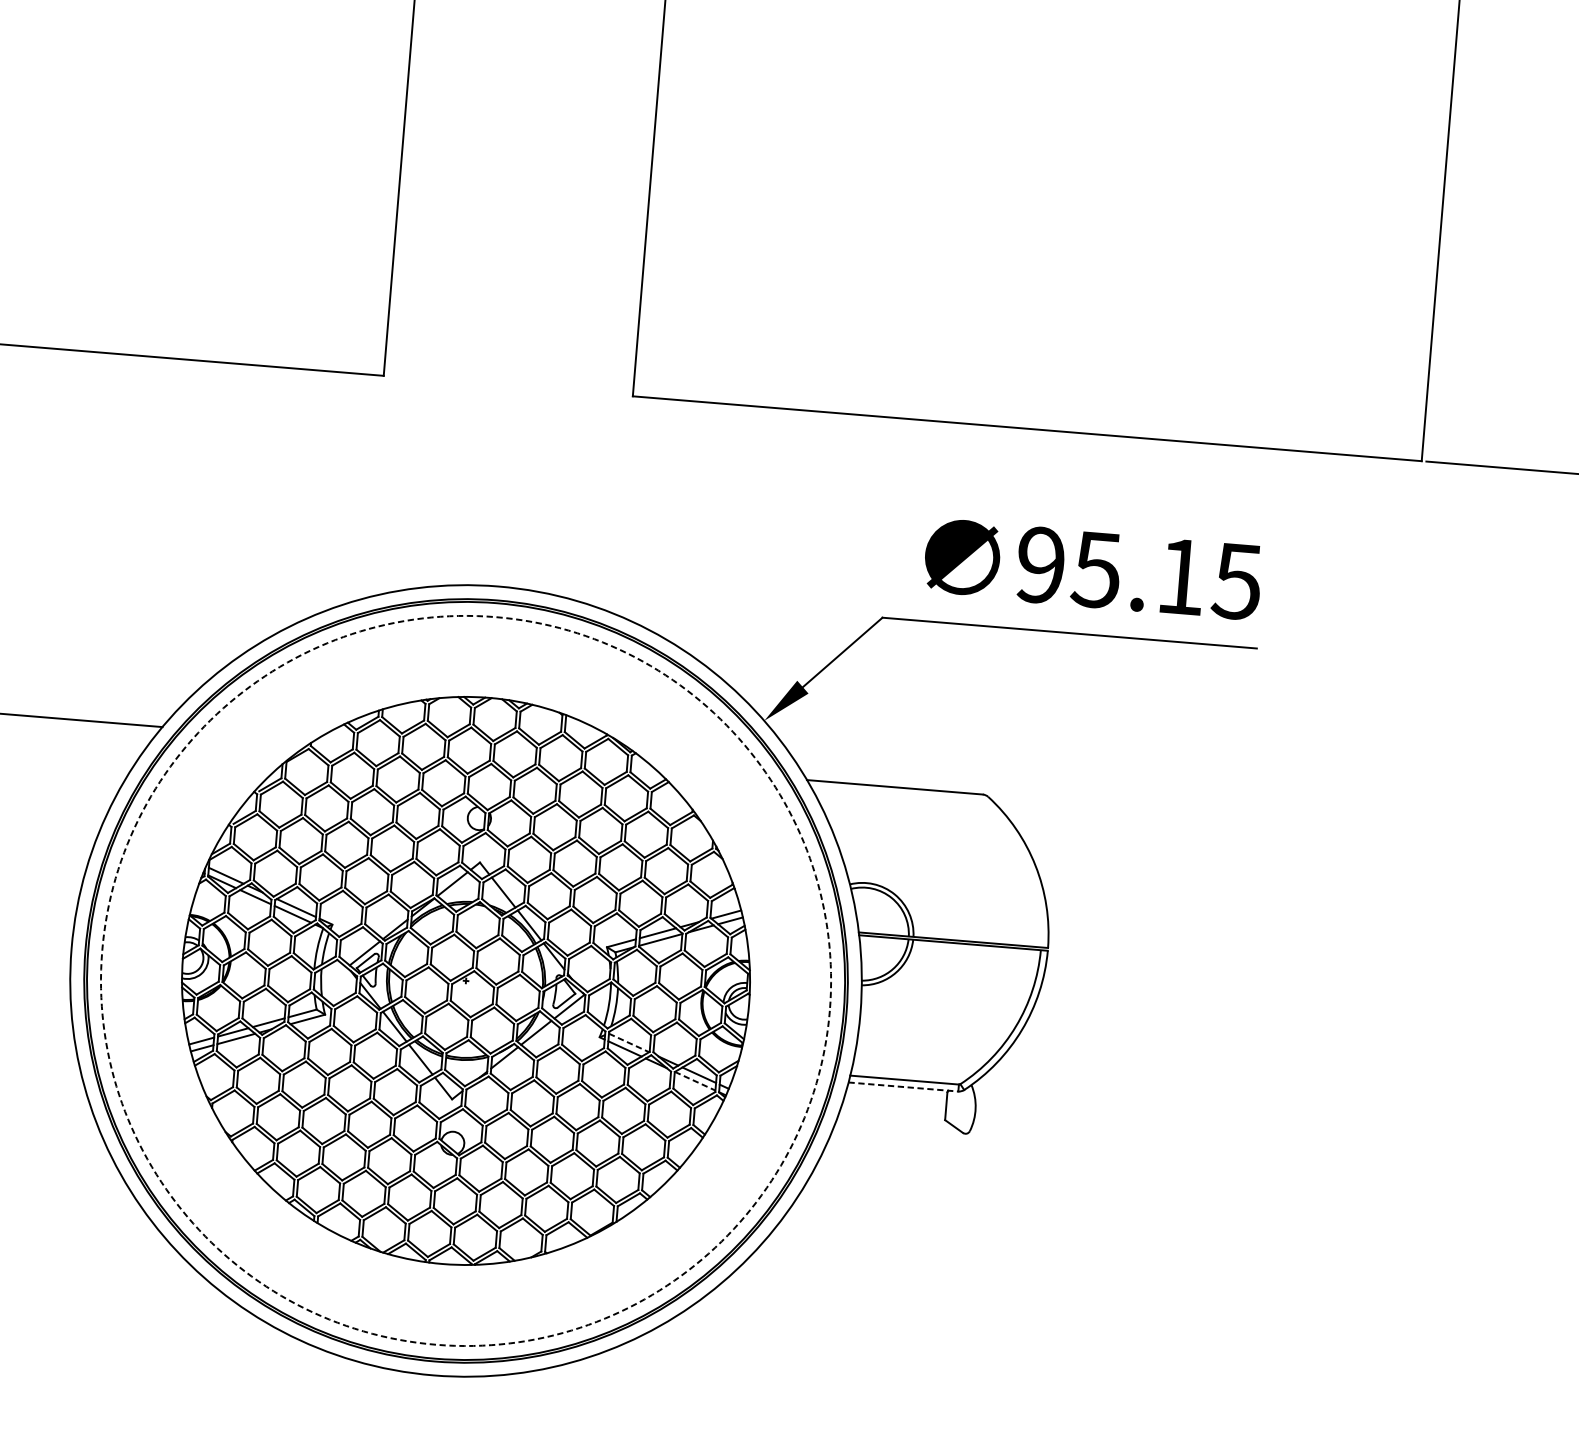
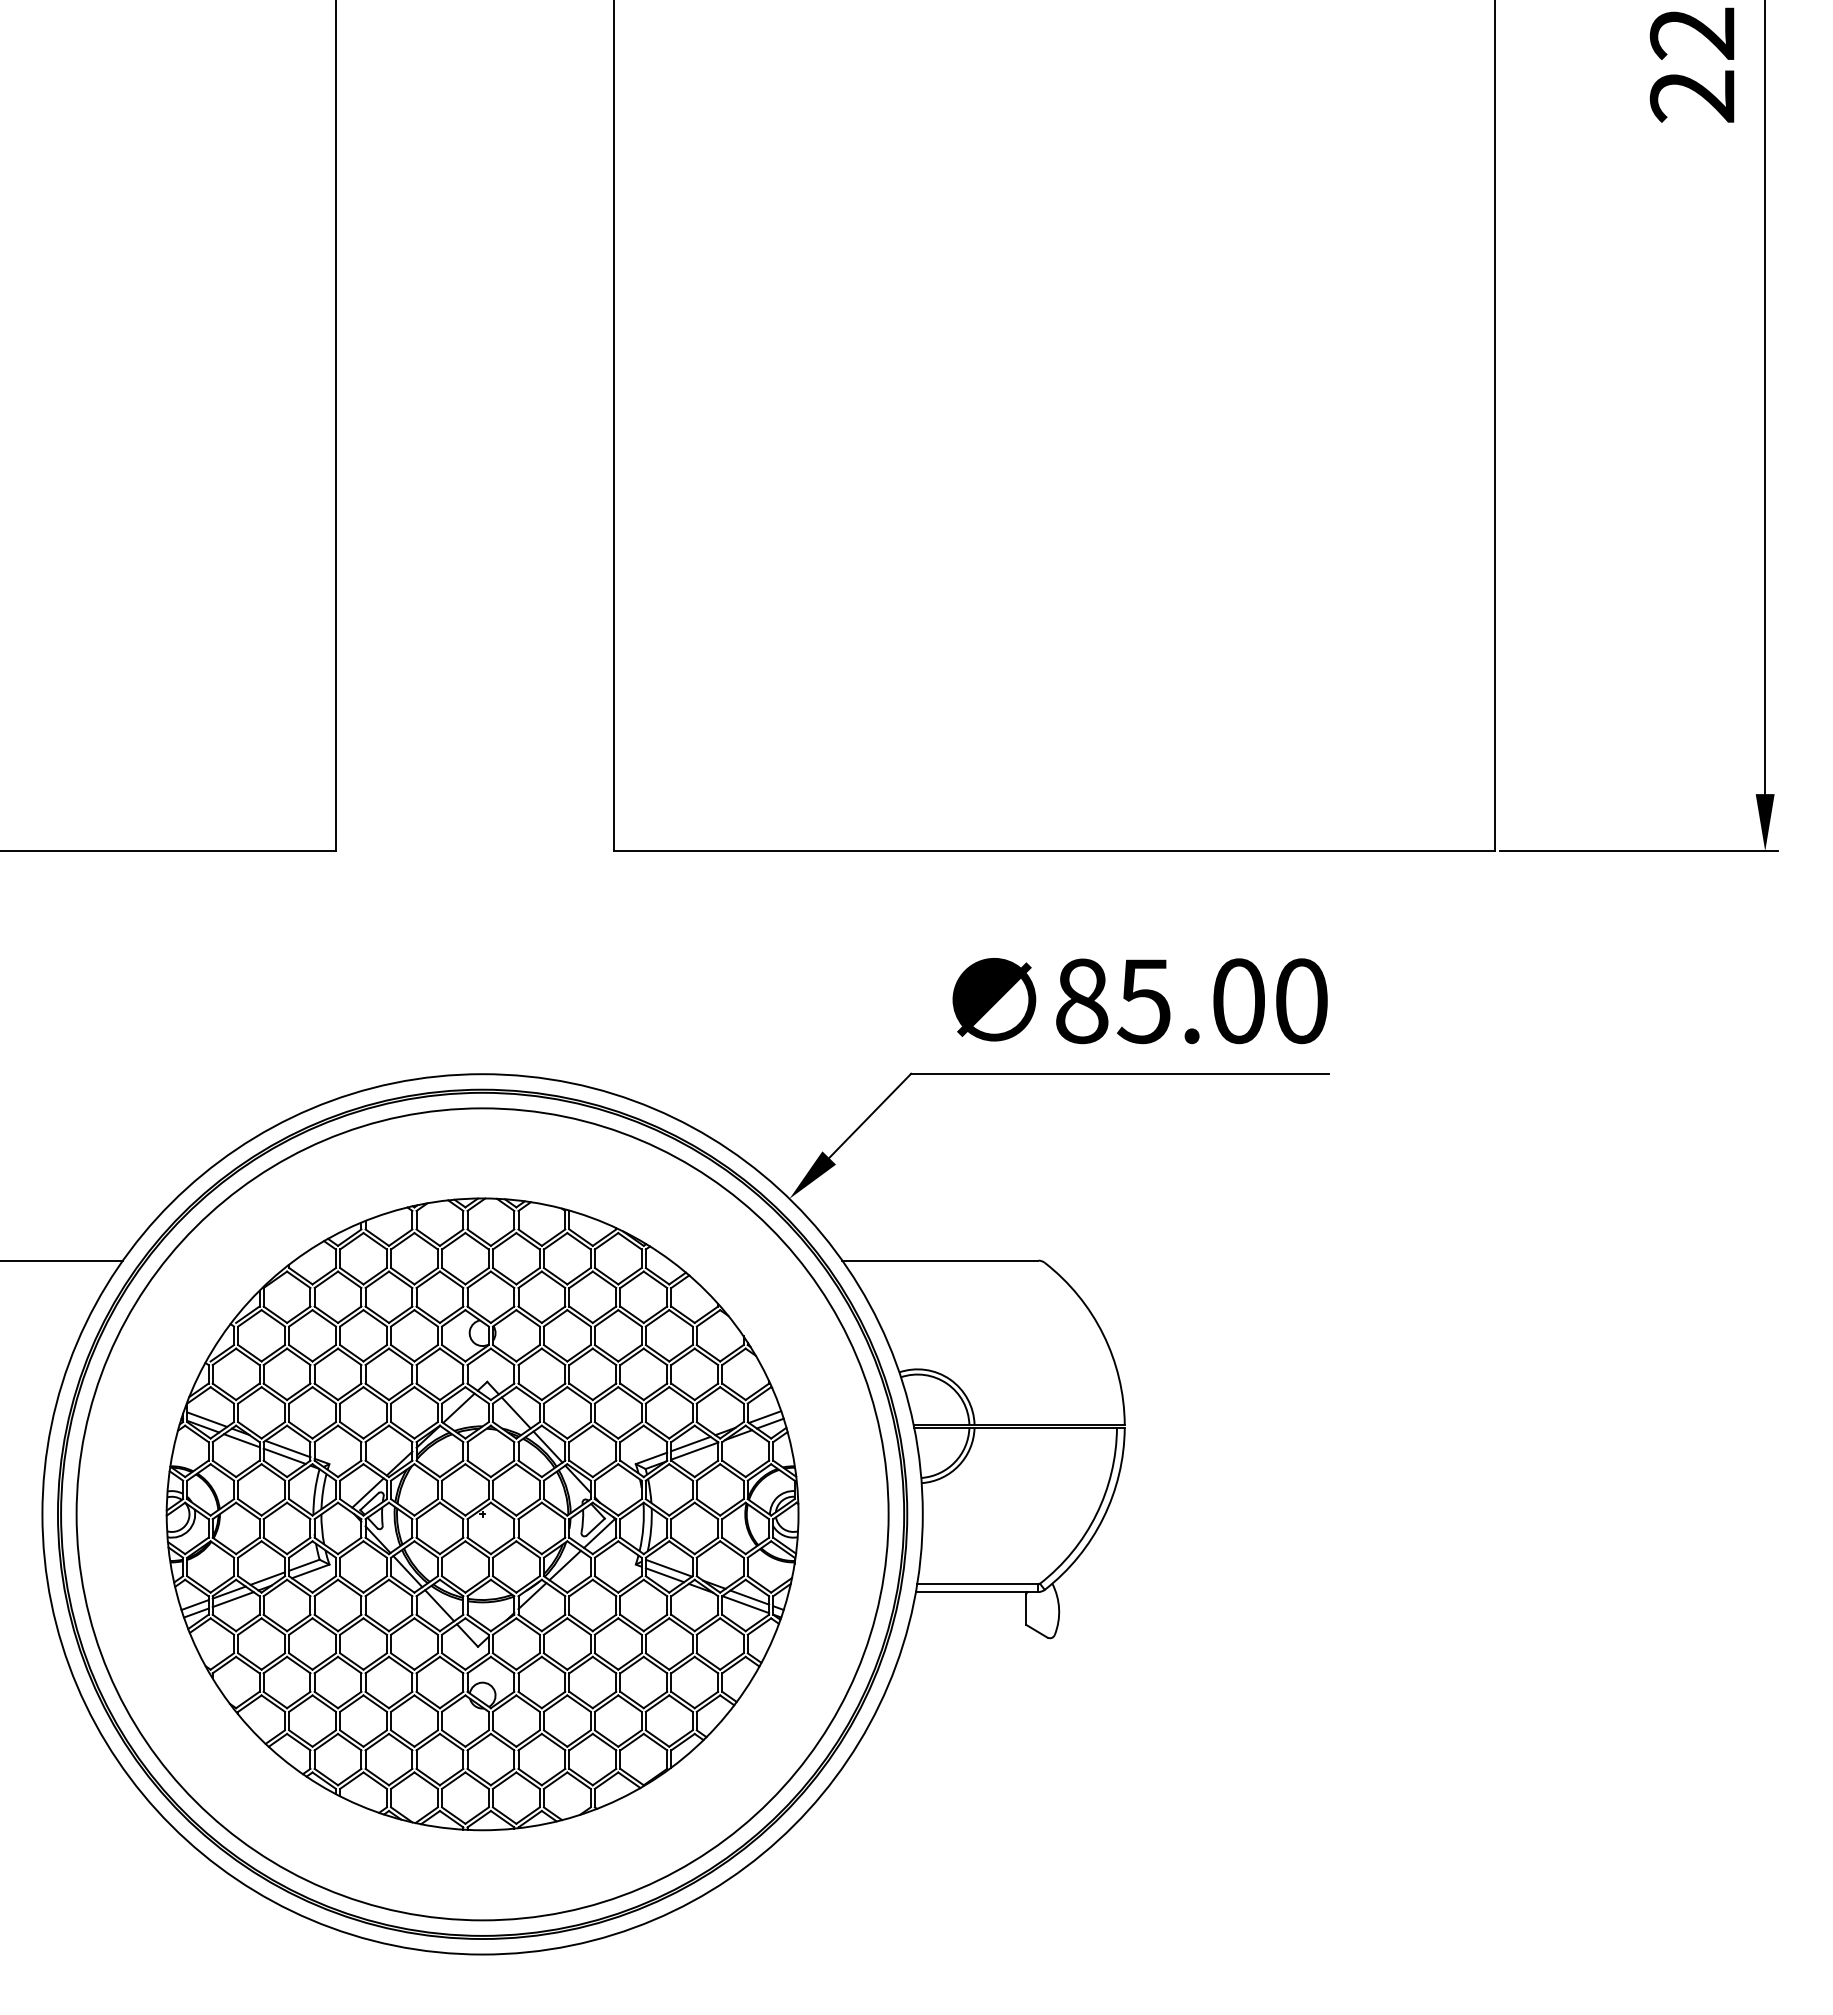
text: (1139, 573) -> (1191, 1001), 95.15 -> 85.00
circle: (465, 981) -> (482, 1514), dashed -> solid
line: (628, 1043) -> (668, 1568), dashed -> solid
line: (694, 1081) -> (745, 1604), dashed -> solid
line: (903, 1087) -> (977, 1592), dashed -> solid

